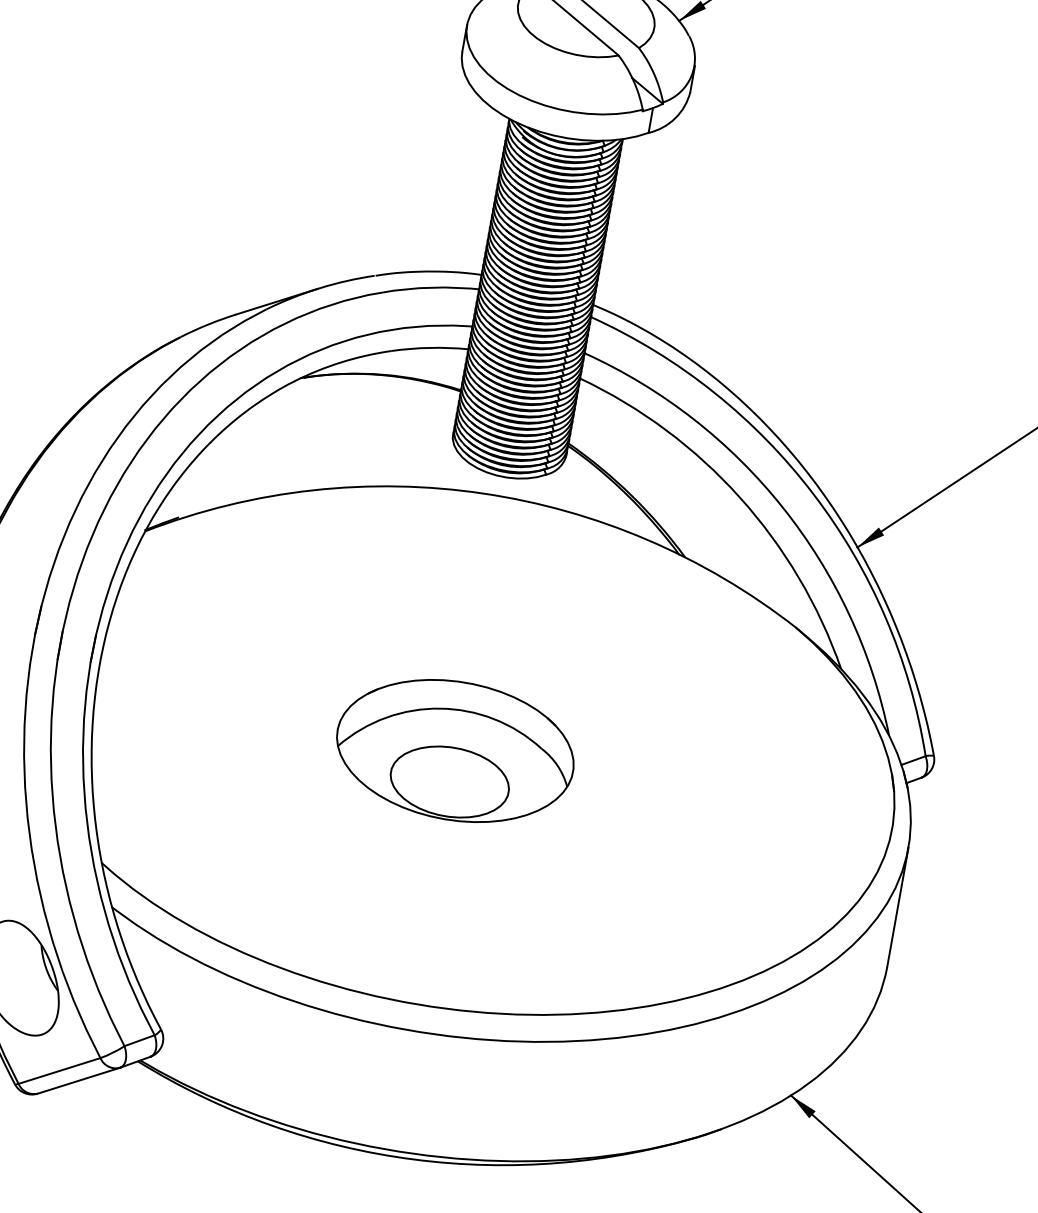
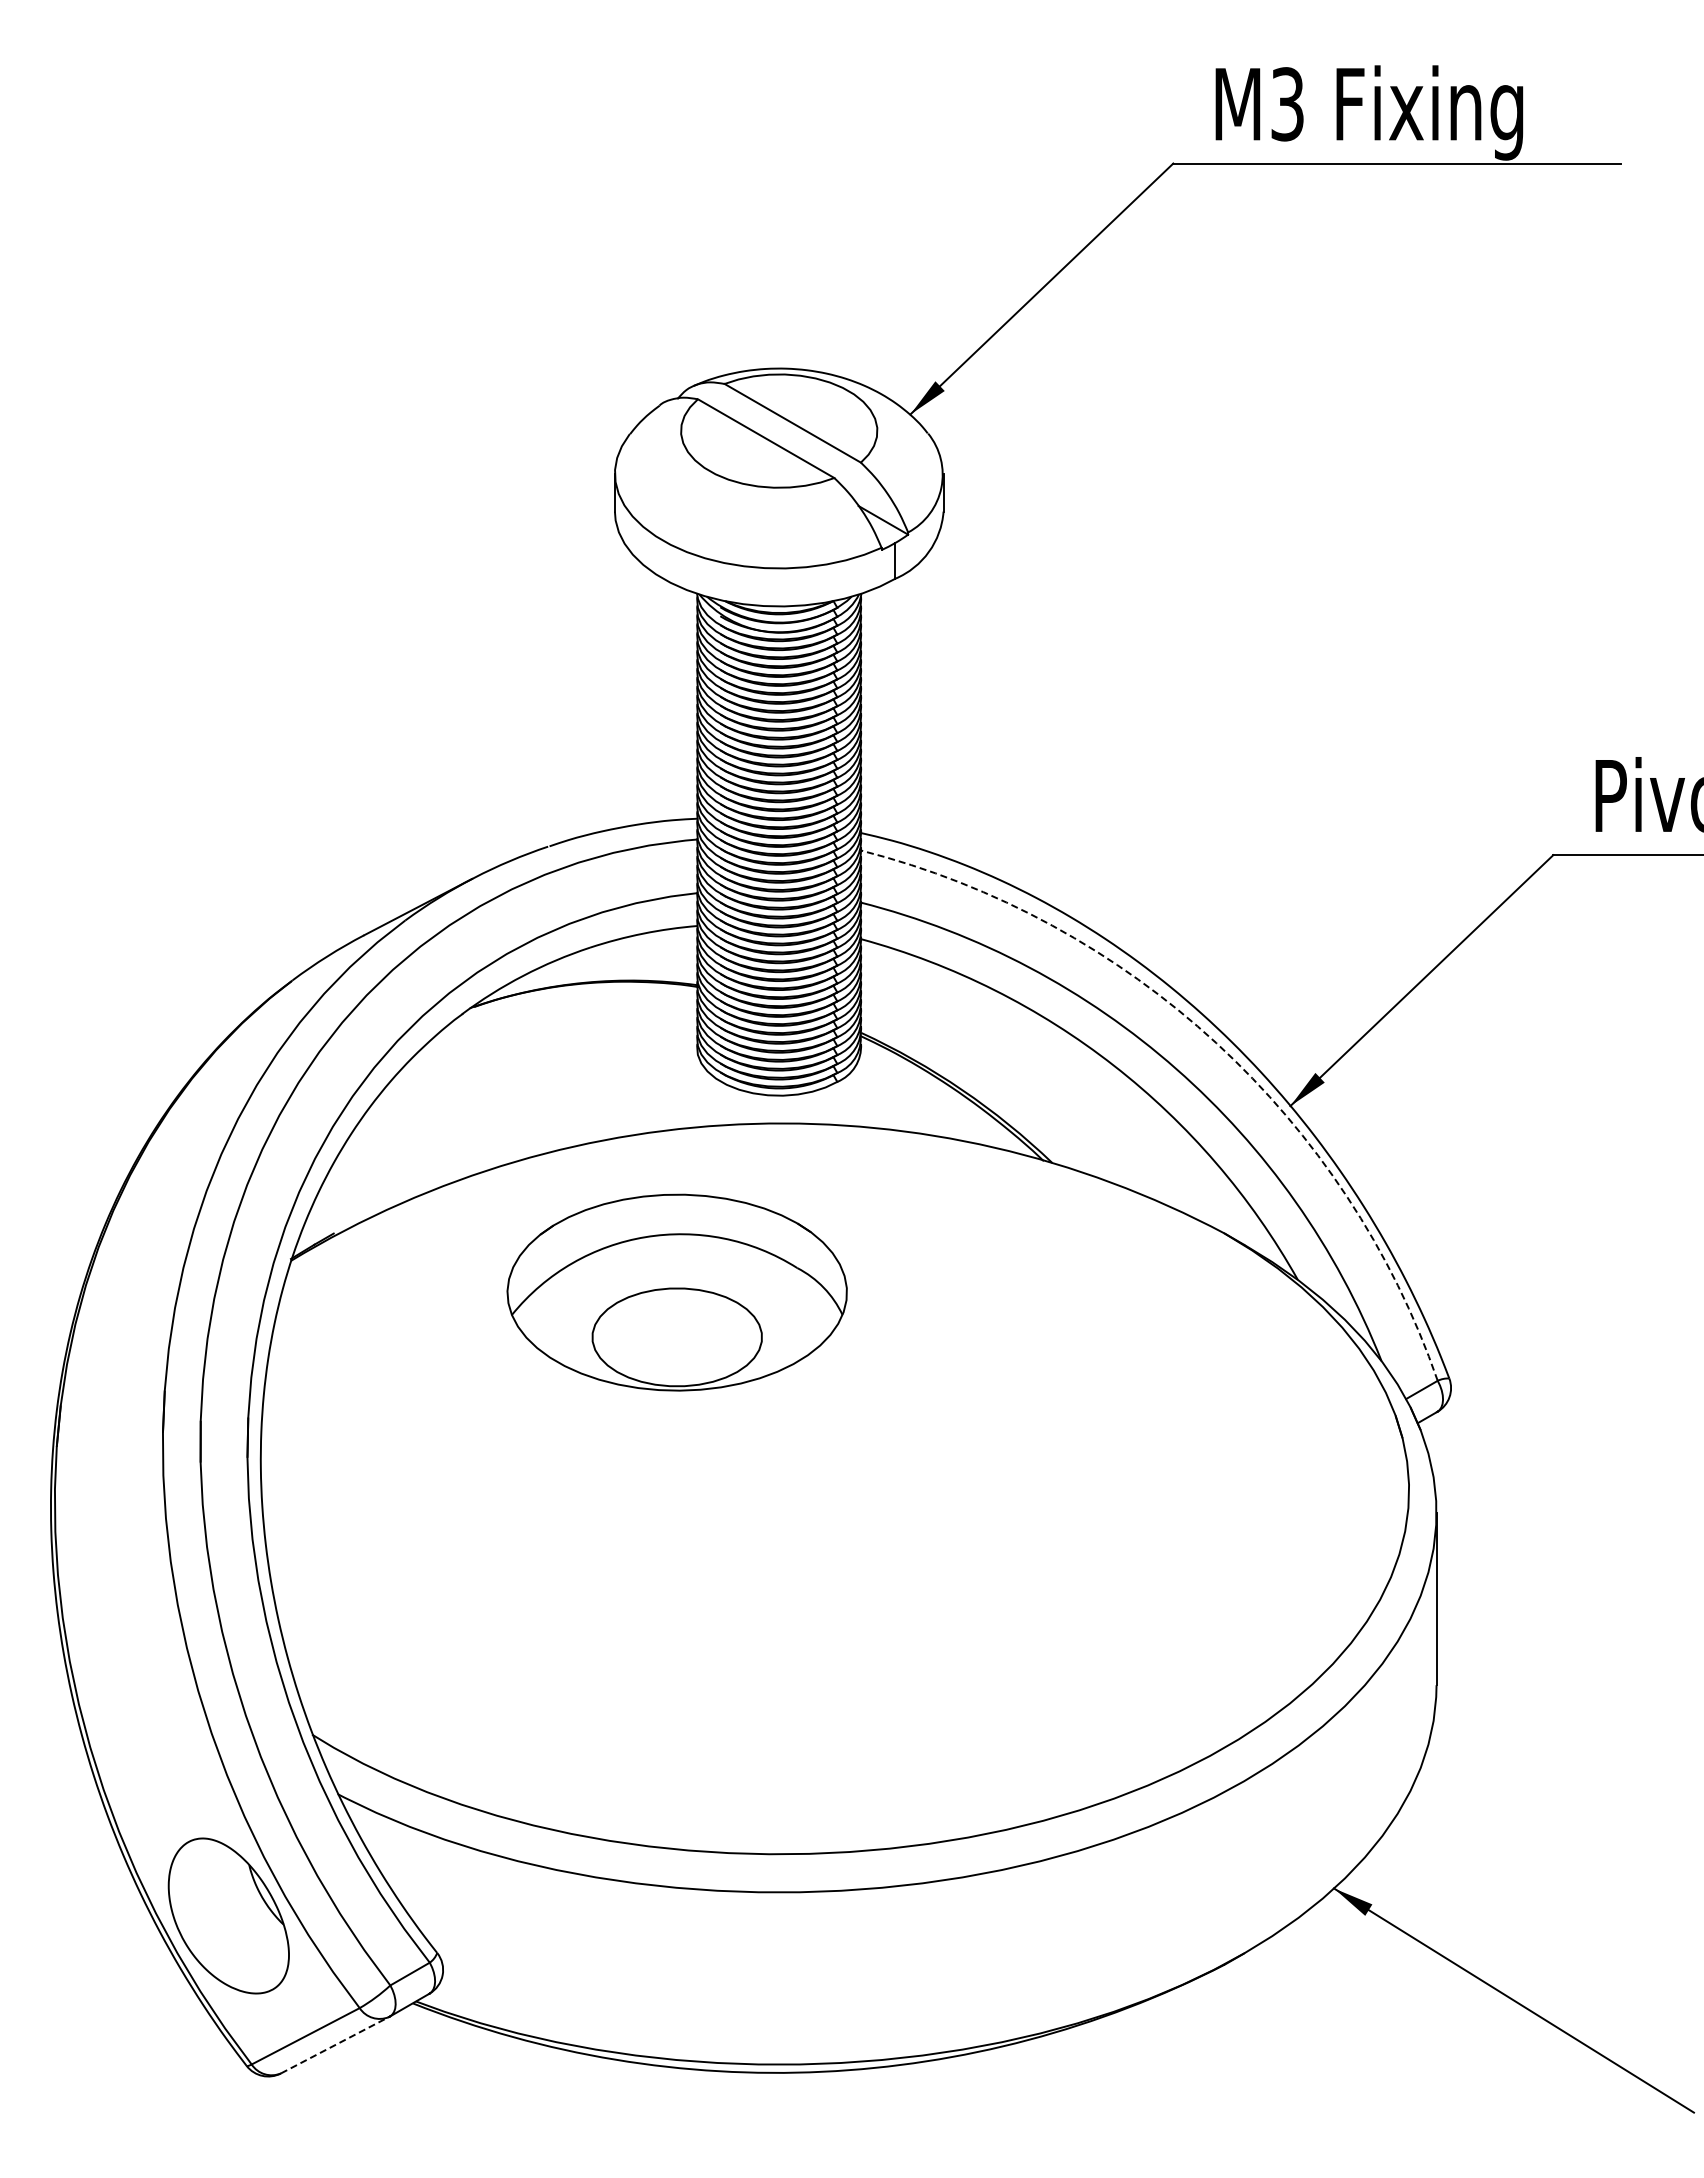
arc: (813, 494) -> (1216, 1043), solid -> dashed
part: (454, 750) -> (676, 1292), moved
line: (78, 1080) -> (334, 2045), solid -> dashed

